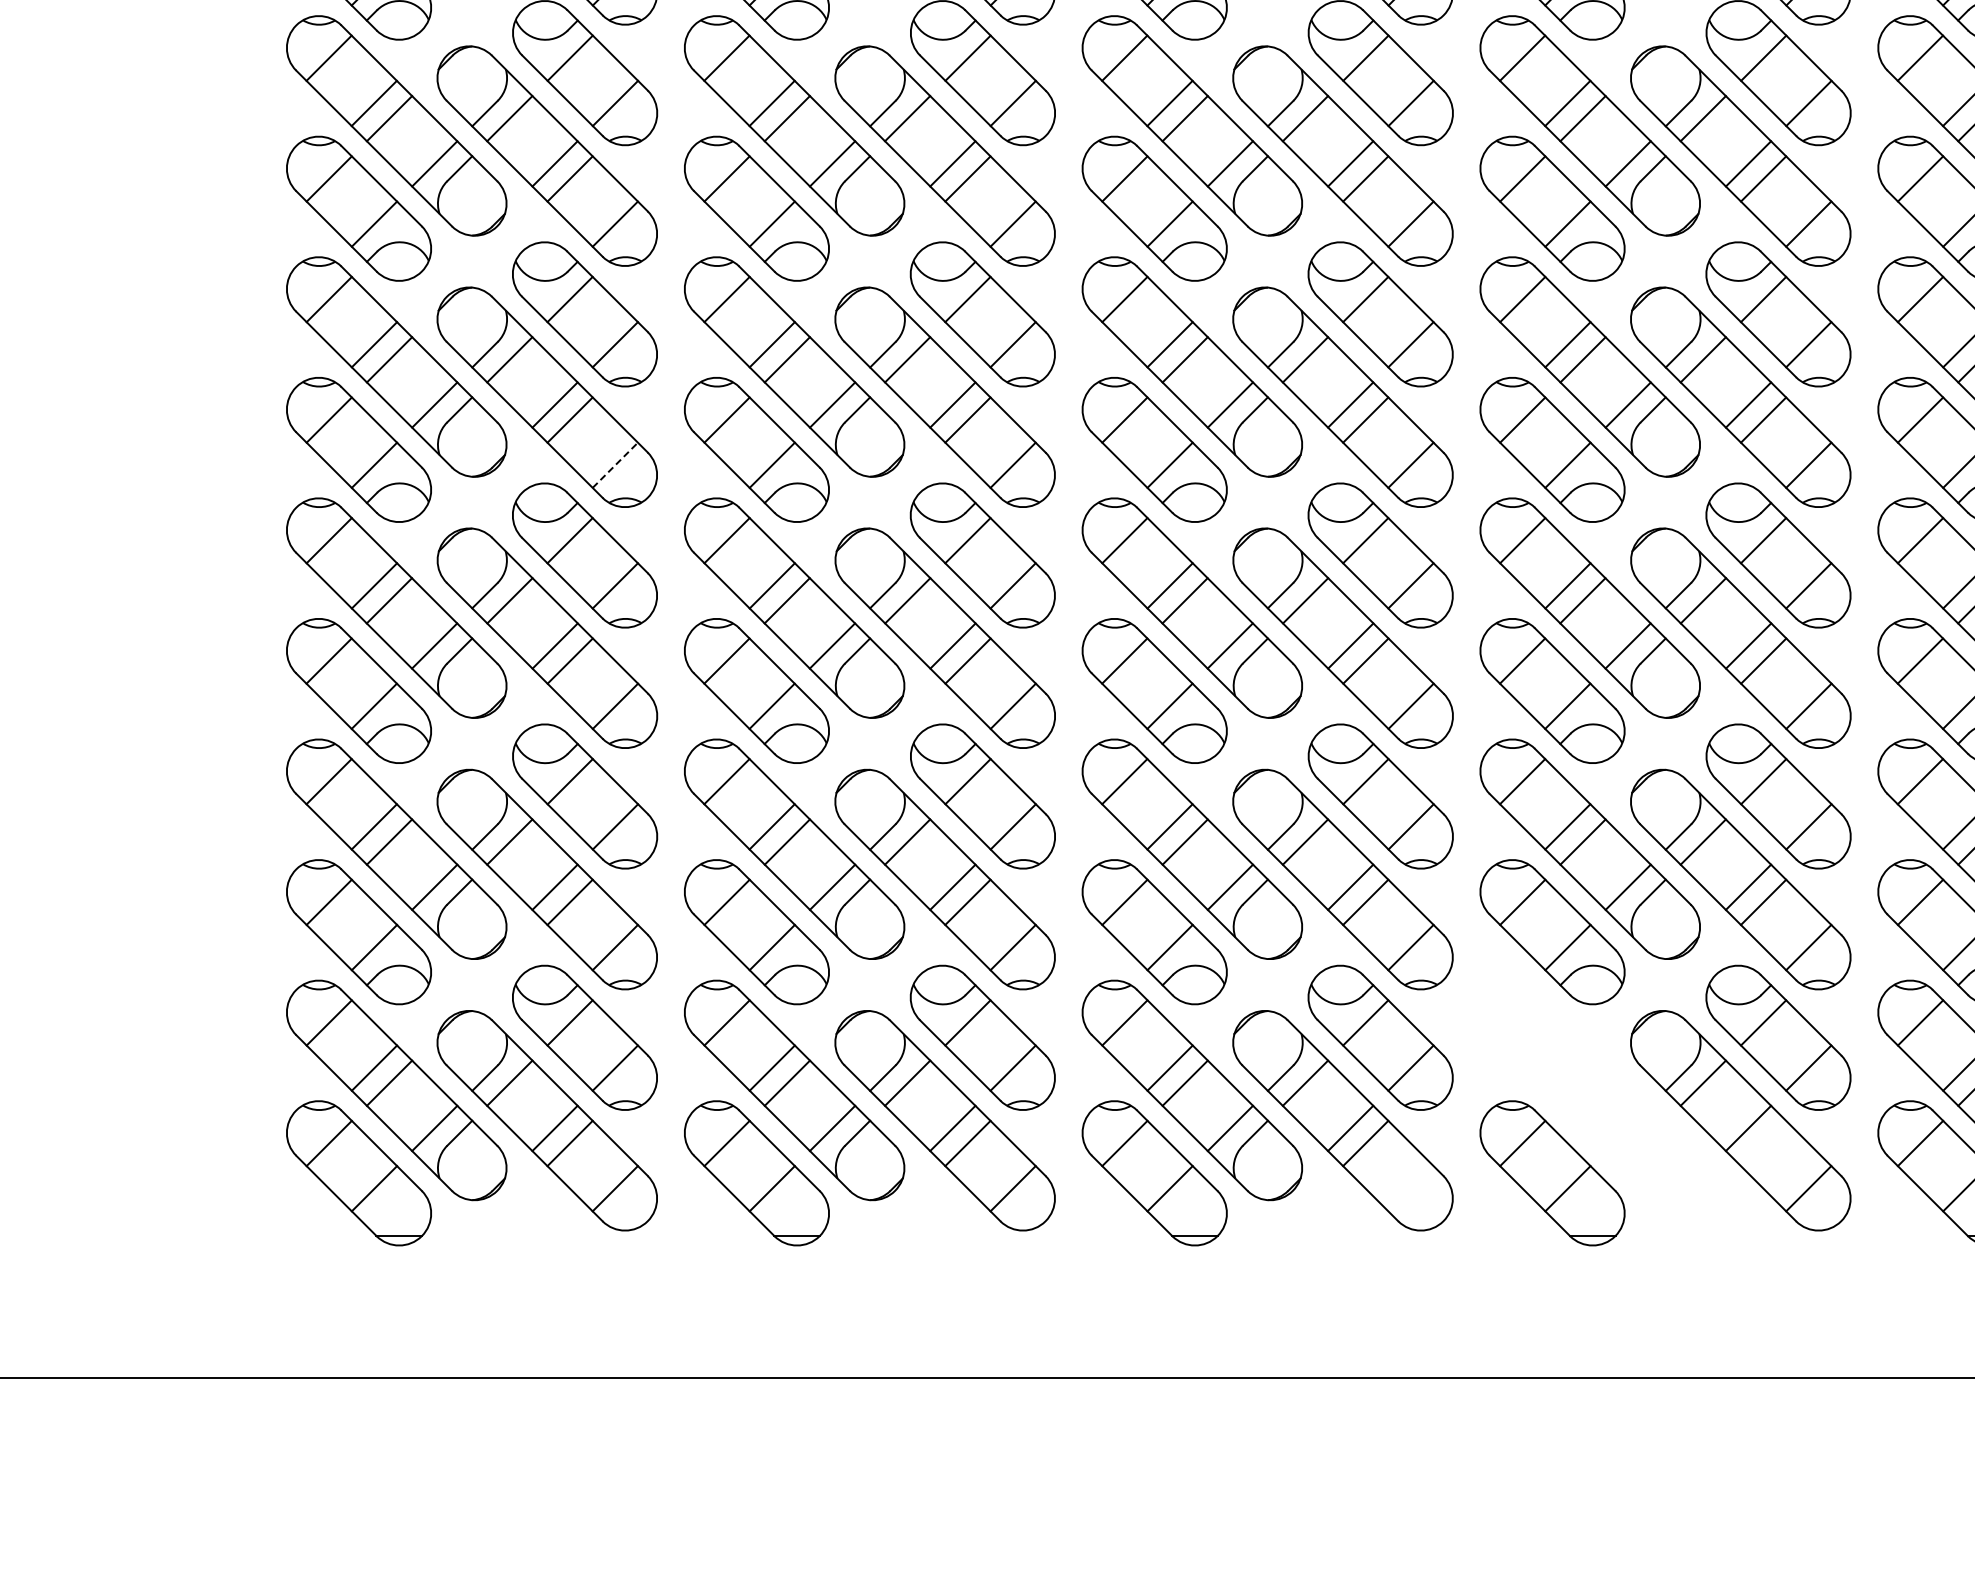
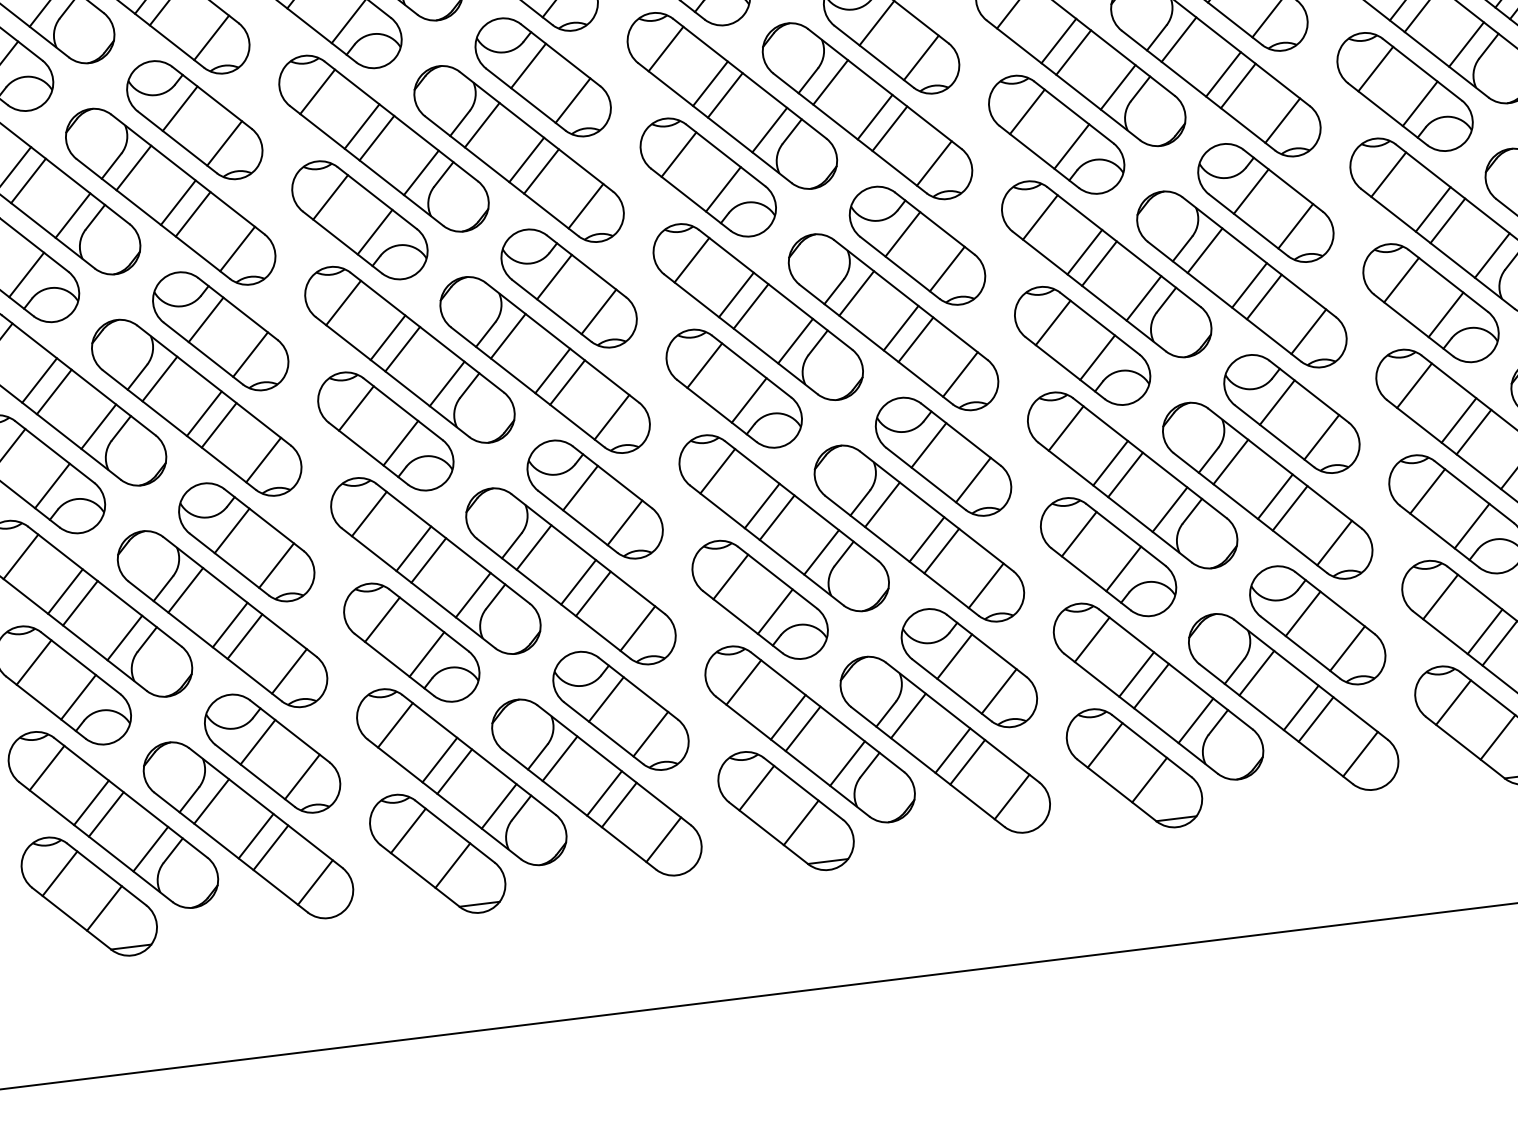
line: (615, 465) -> (237, 249), dashed -> solid
part: (1589, 1090) -> (1157, 691), added
line: (1763, 1143) -> (1316, 719), added
line: (1410, 1188) -> (1011, 796), added

